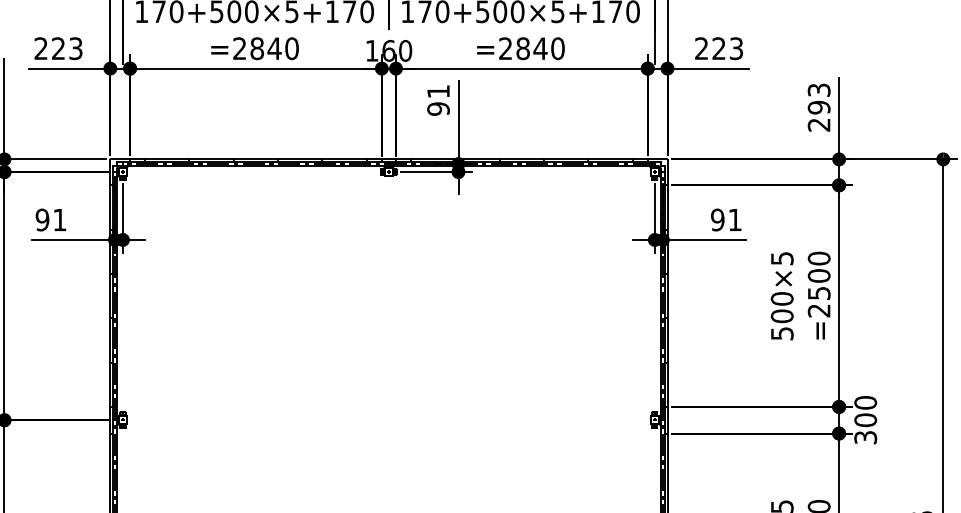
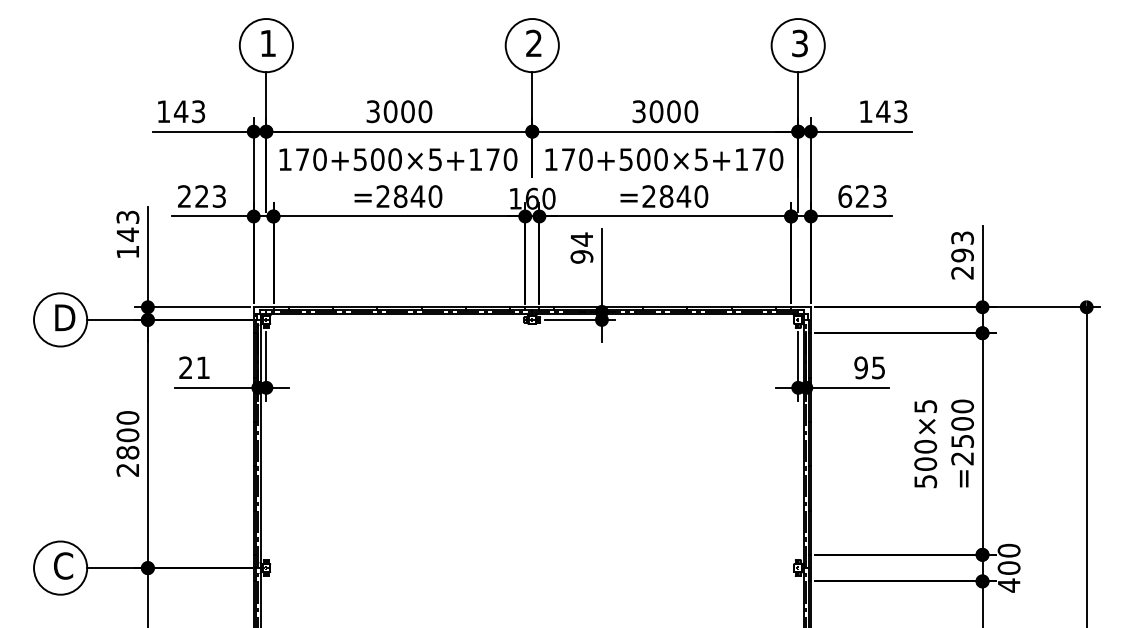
text: (702, 48) -> (845, 196), 223 -> 623
text: (438, 91) -> (581, 239), 91 -> 94
text: (42, 219) -> (185, 367), 91 -> 21
text: (735, 219) -> (878, 367), 91 -> 95
text: (865, 437) -> (1008, 585), 300 -> 400

